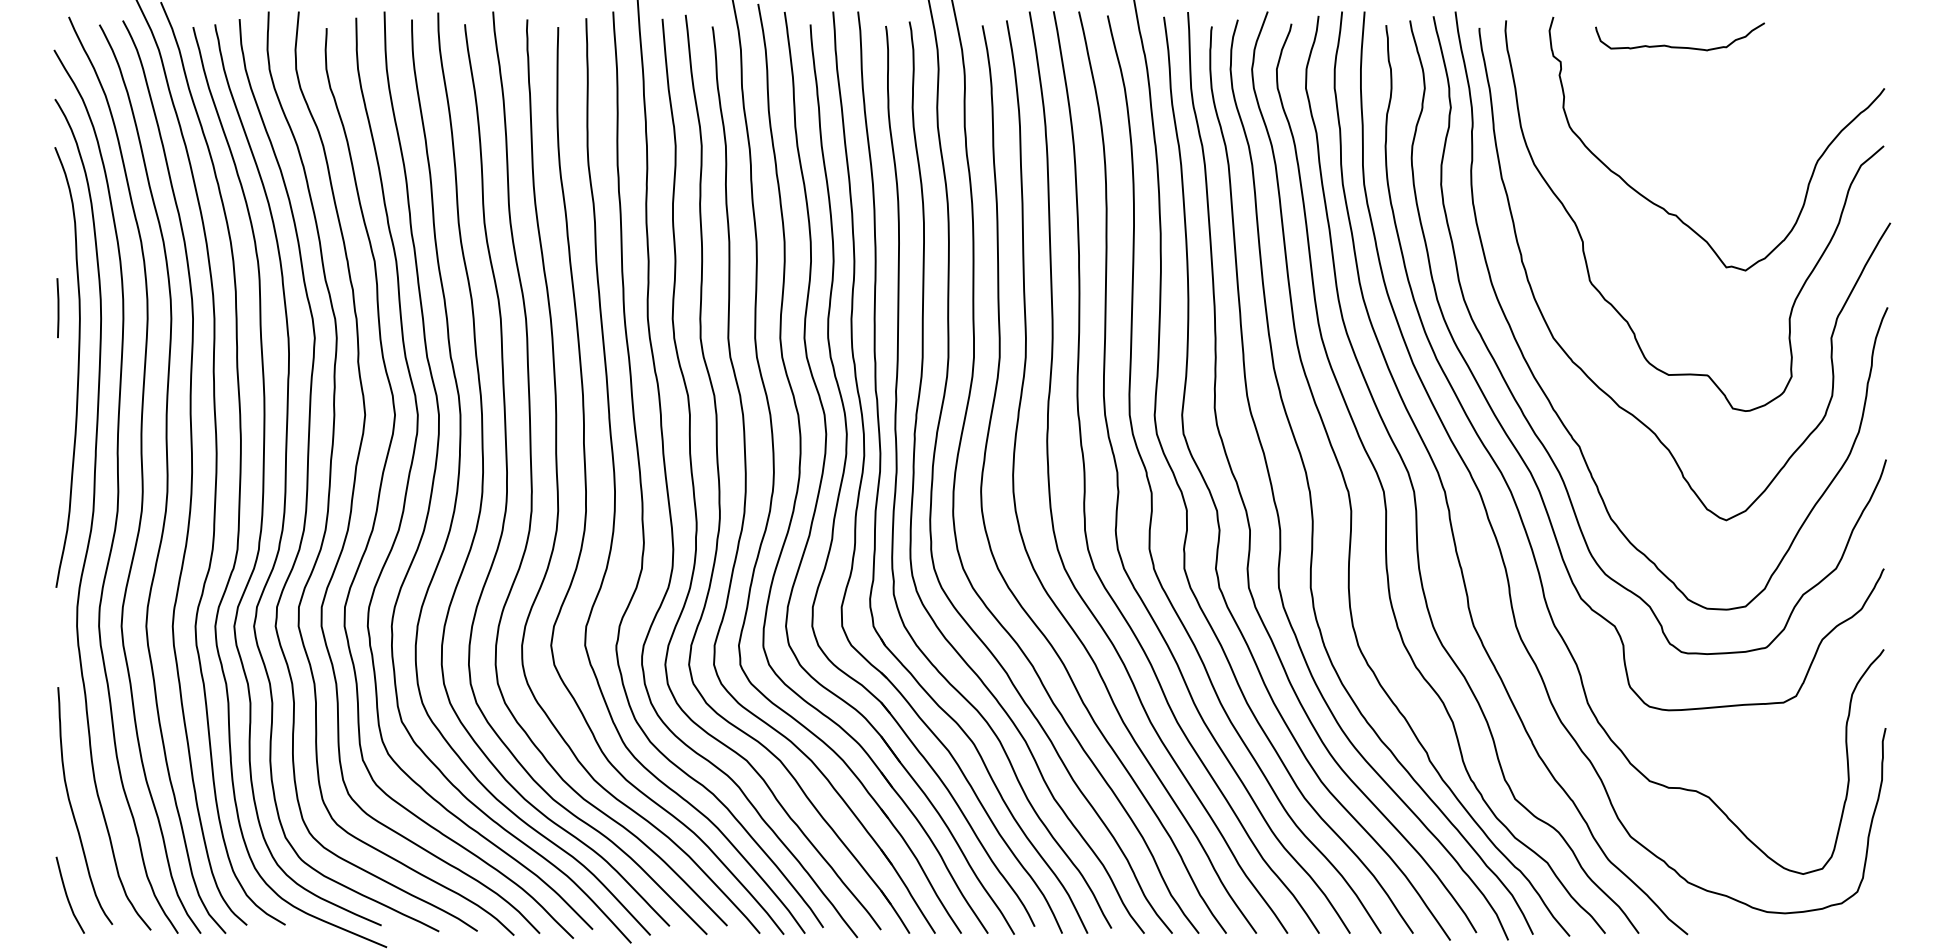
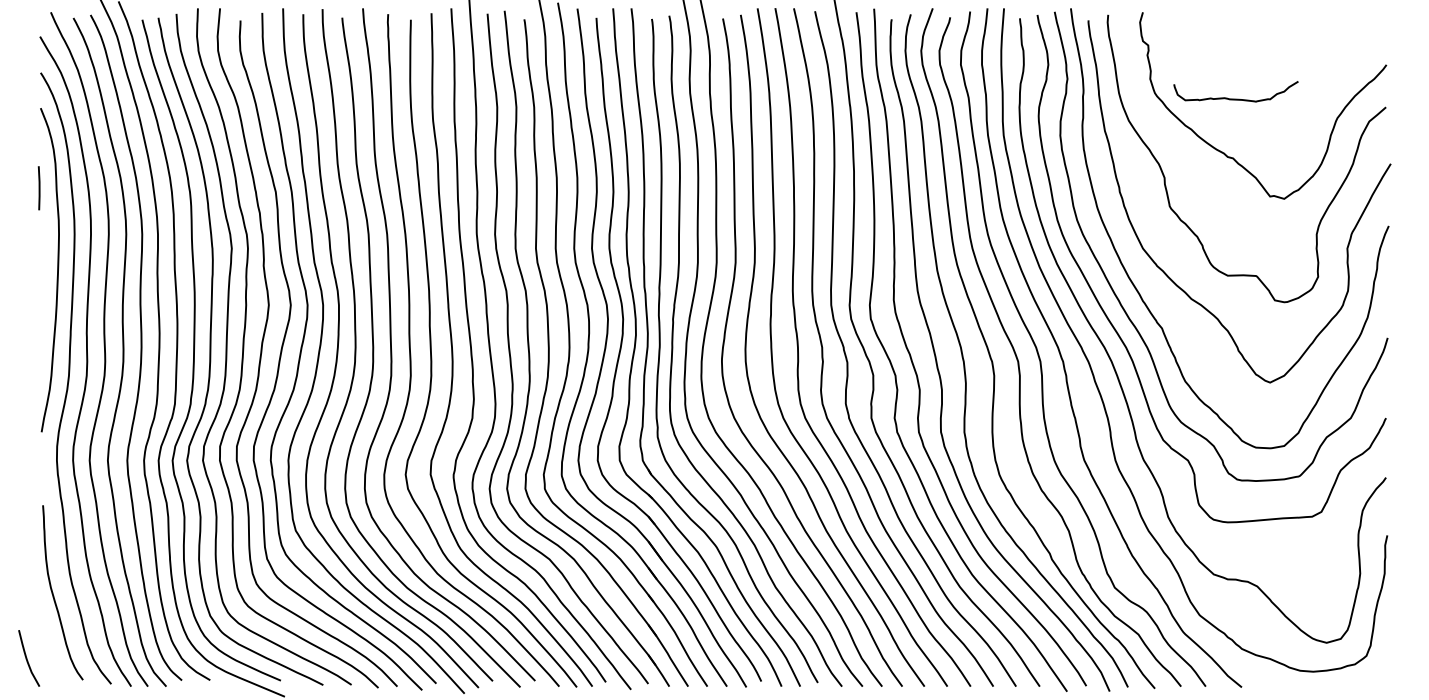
curve: (1679, 46) -> (1235, 98), moved
line: (57, 308) -> (38, 188), moved
curve: (67, 894) -> (27, 657), moved

